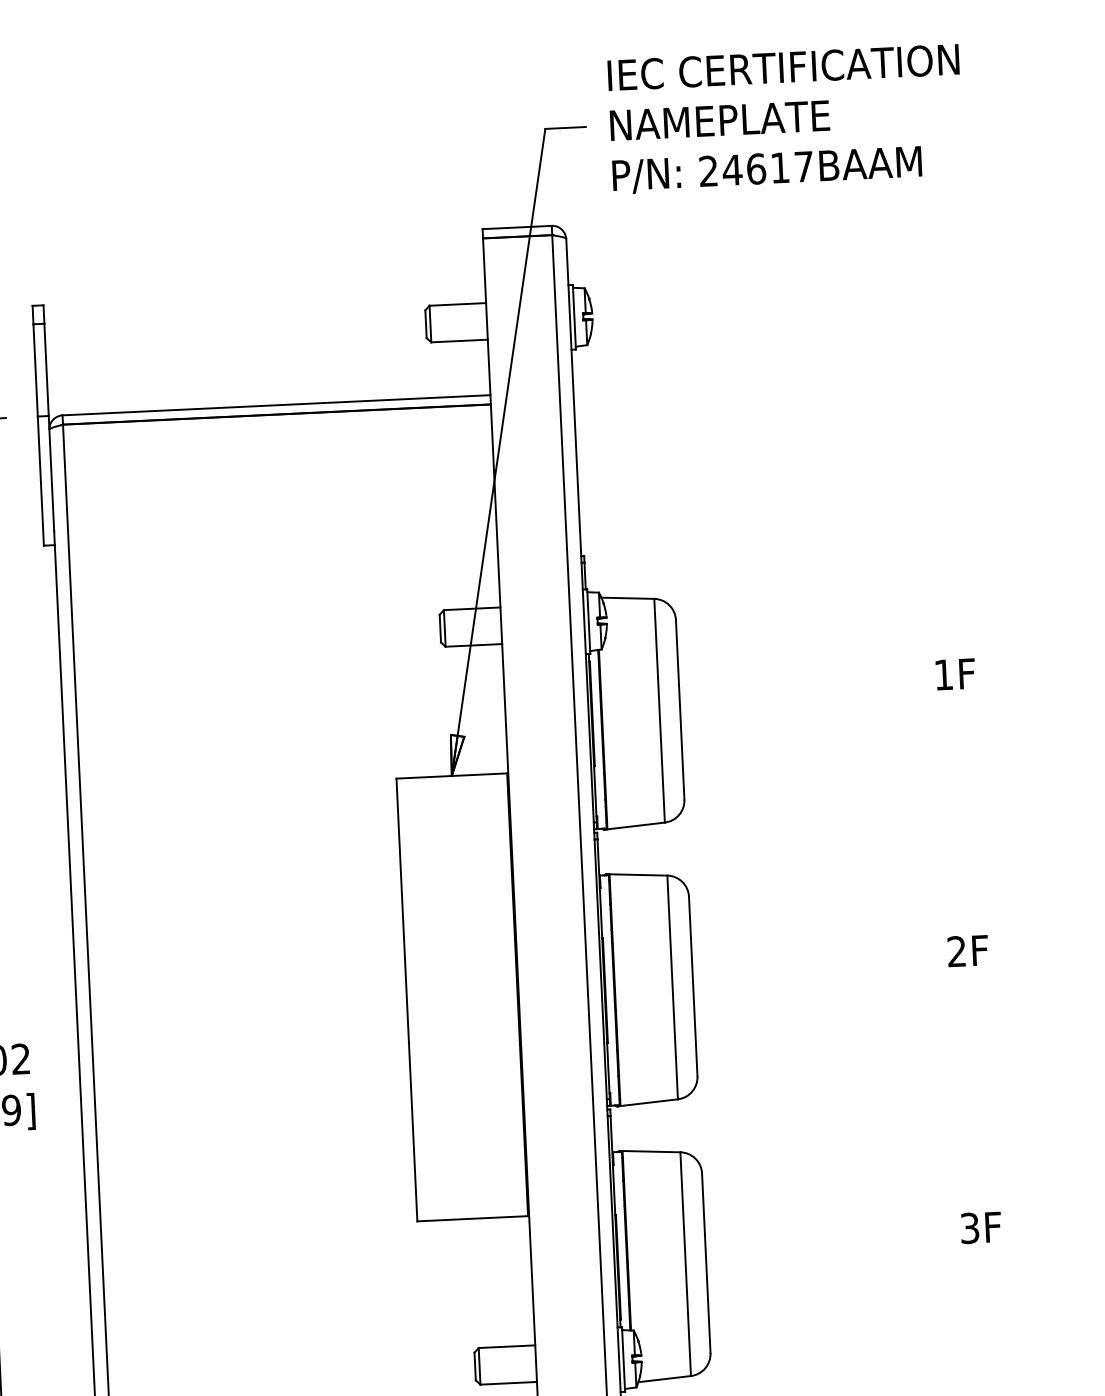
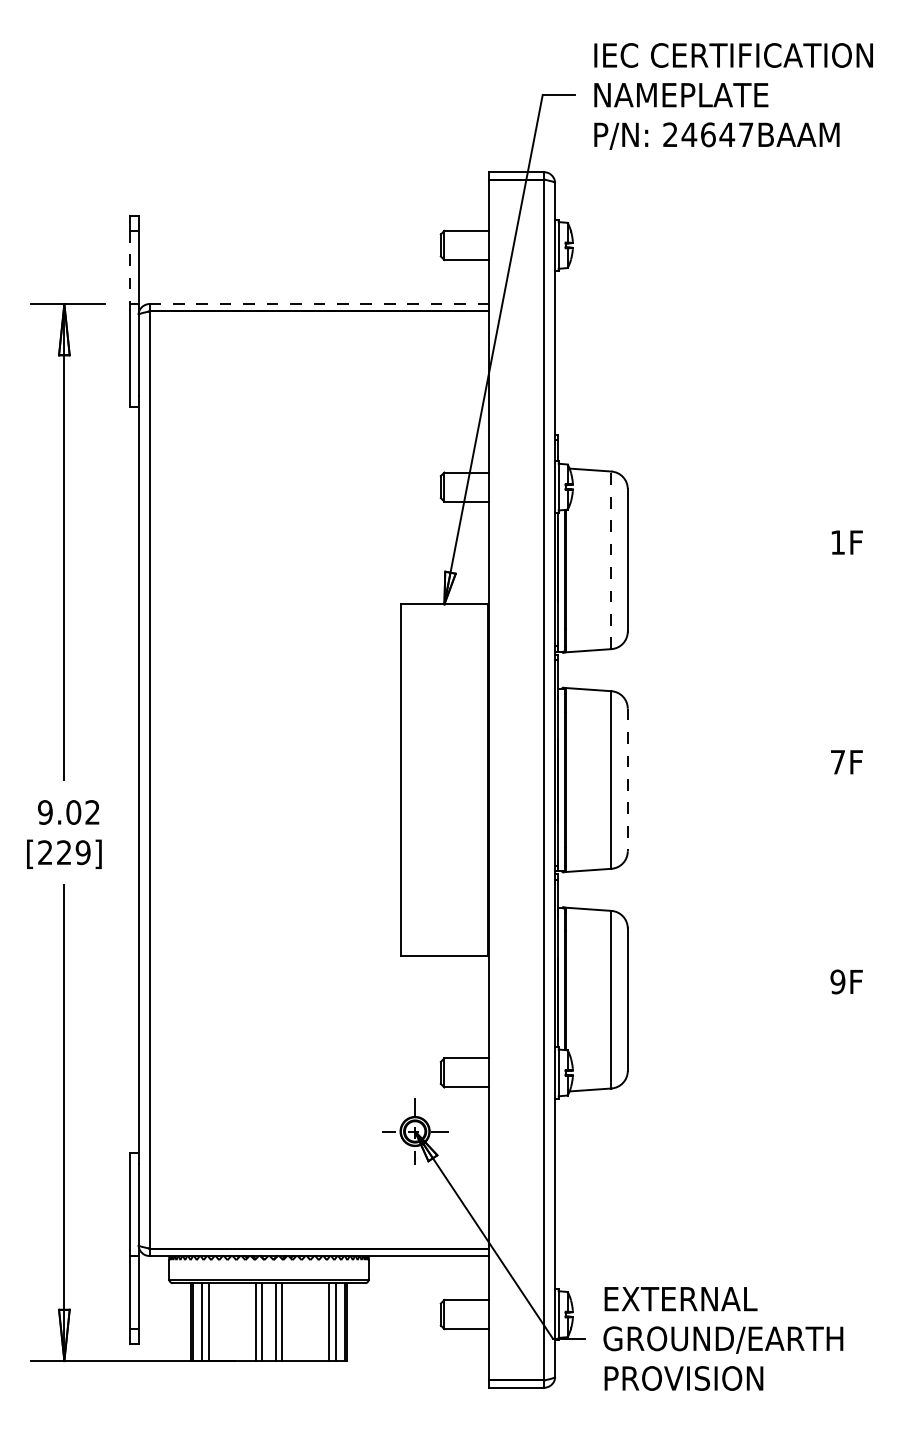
text: (780, 167) -> (727, 134), 24617BAAM -> 24647BAAM
line: (35, 370) -> (129, 267), solid -> dashed
line: (276, 405) -> (319, 304), solid -> dashed
line: (659, 710) -> (611, 560), solid -> dashed
text: (956, 950) -> (837, 761), 2F -> 7F
line: (692, 987) -> (627, 780), solid -> dashed
text: (969, 1227) -> (837, 981), 3F -> 9F

